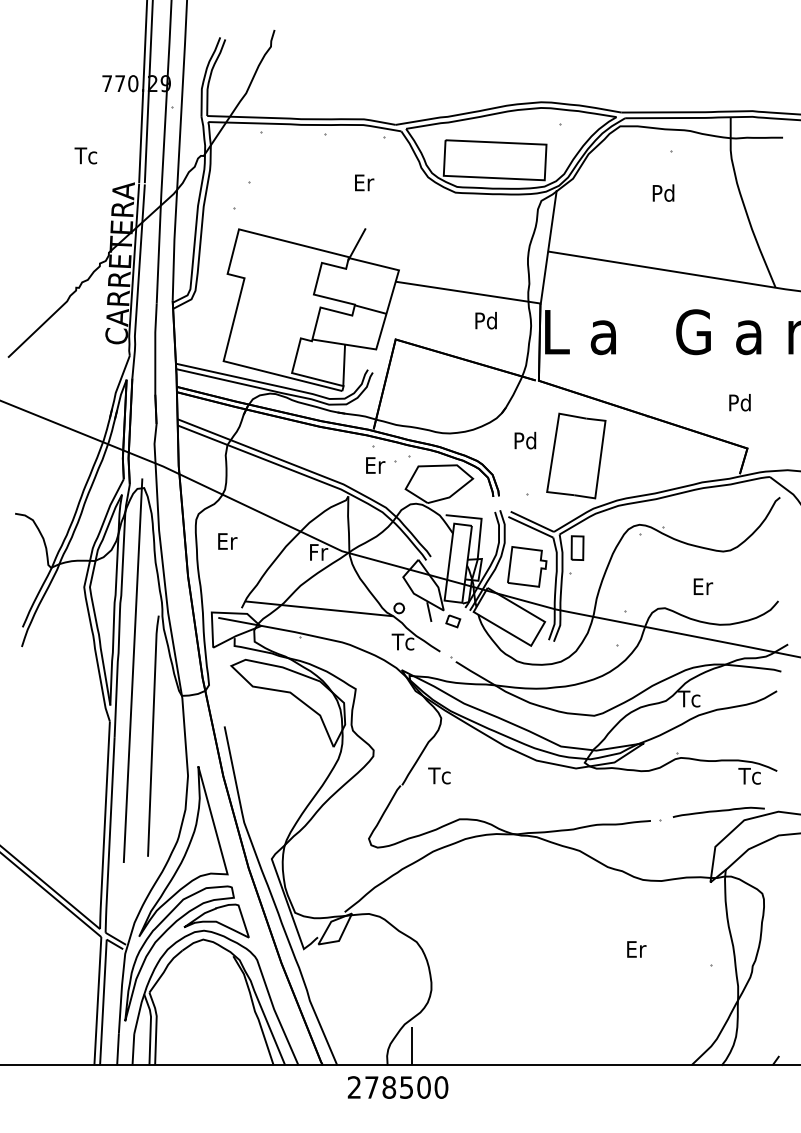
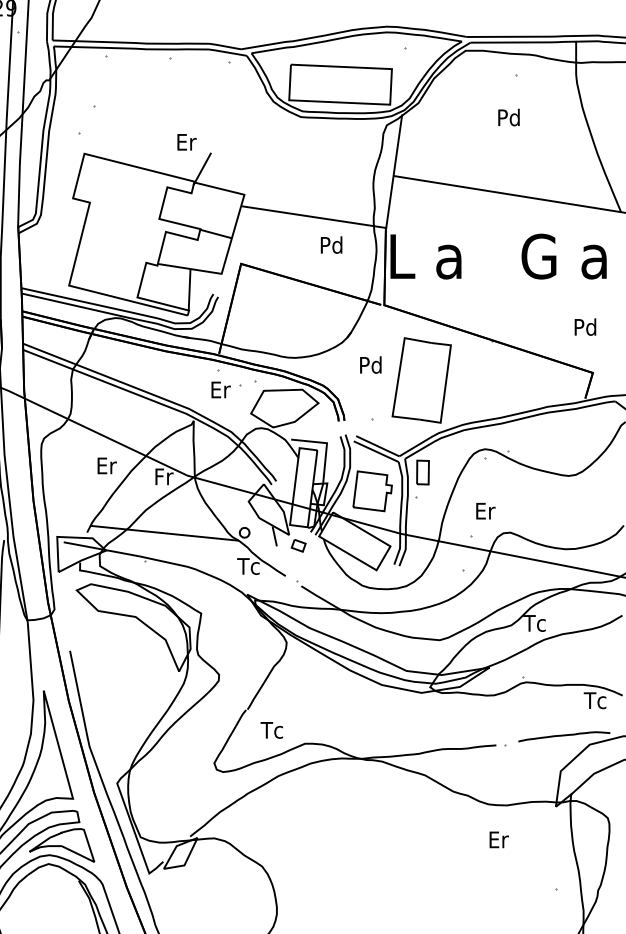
text: (364, 182) -> (186, 141), moved
text: (227, 541) -> (106, 465), moved
text: (703, 586) -> (485, 510), moved
text: (439, 775) -> (271, 729), moved
text: (636, 949) -> (498, 839), moved

